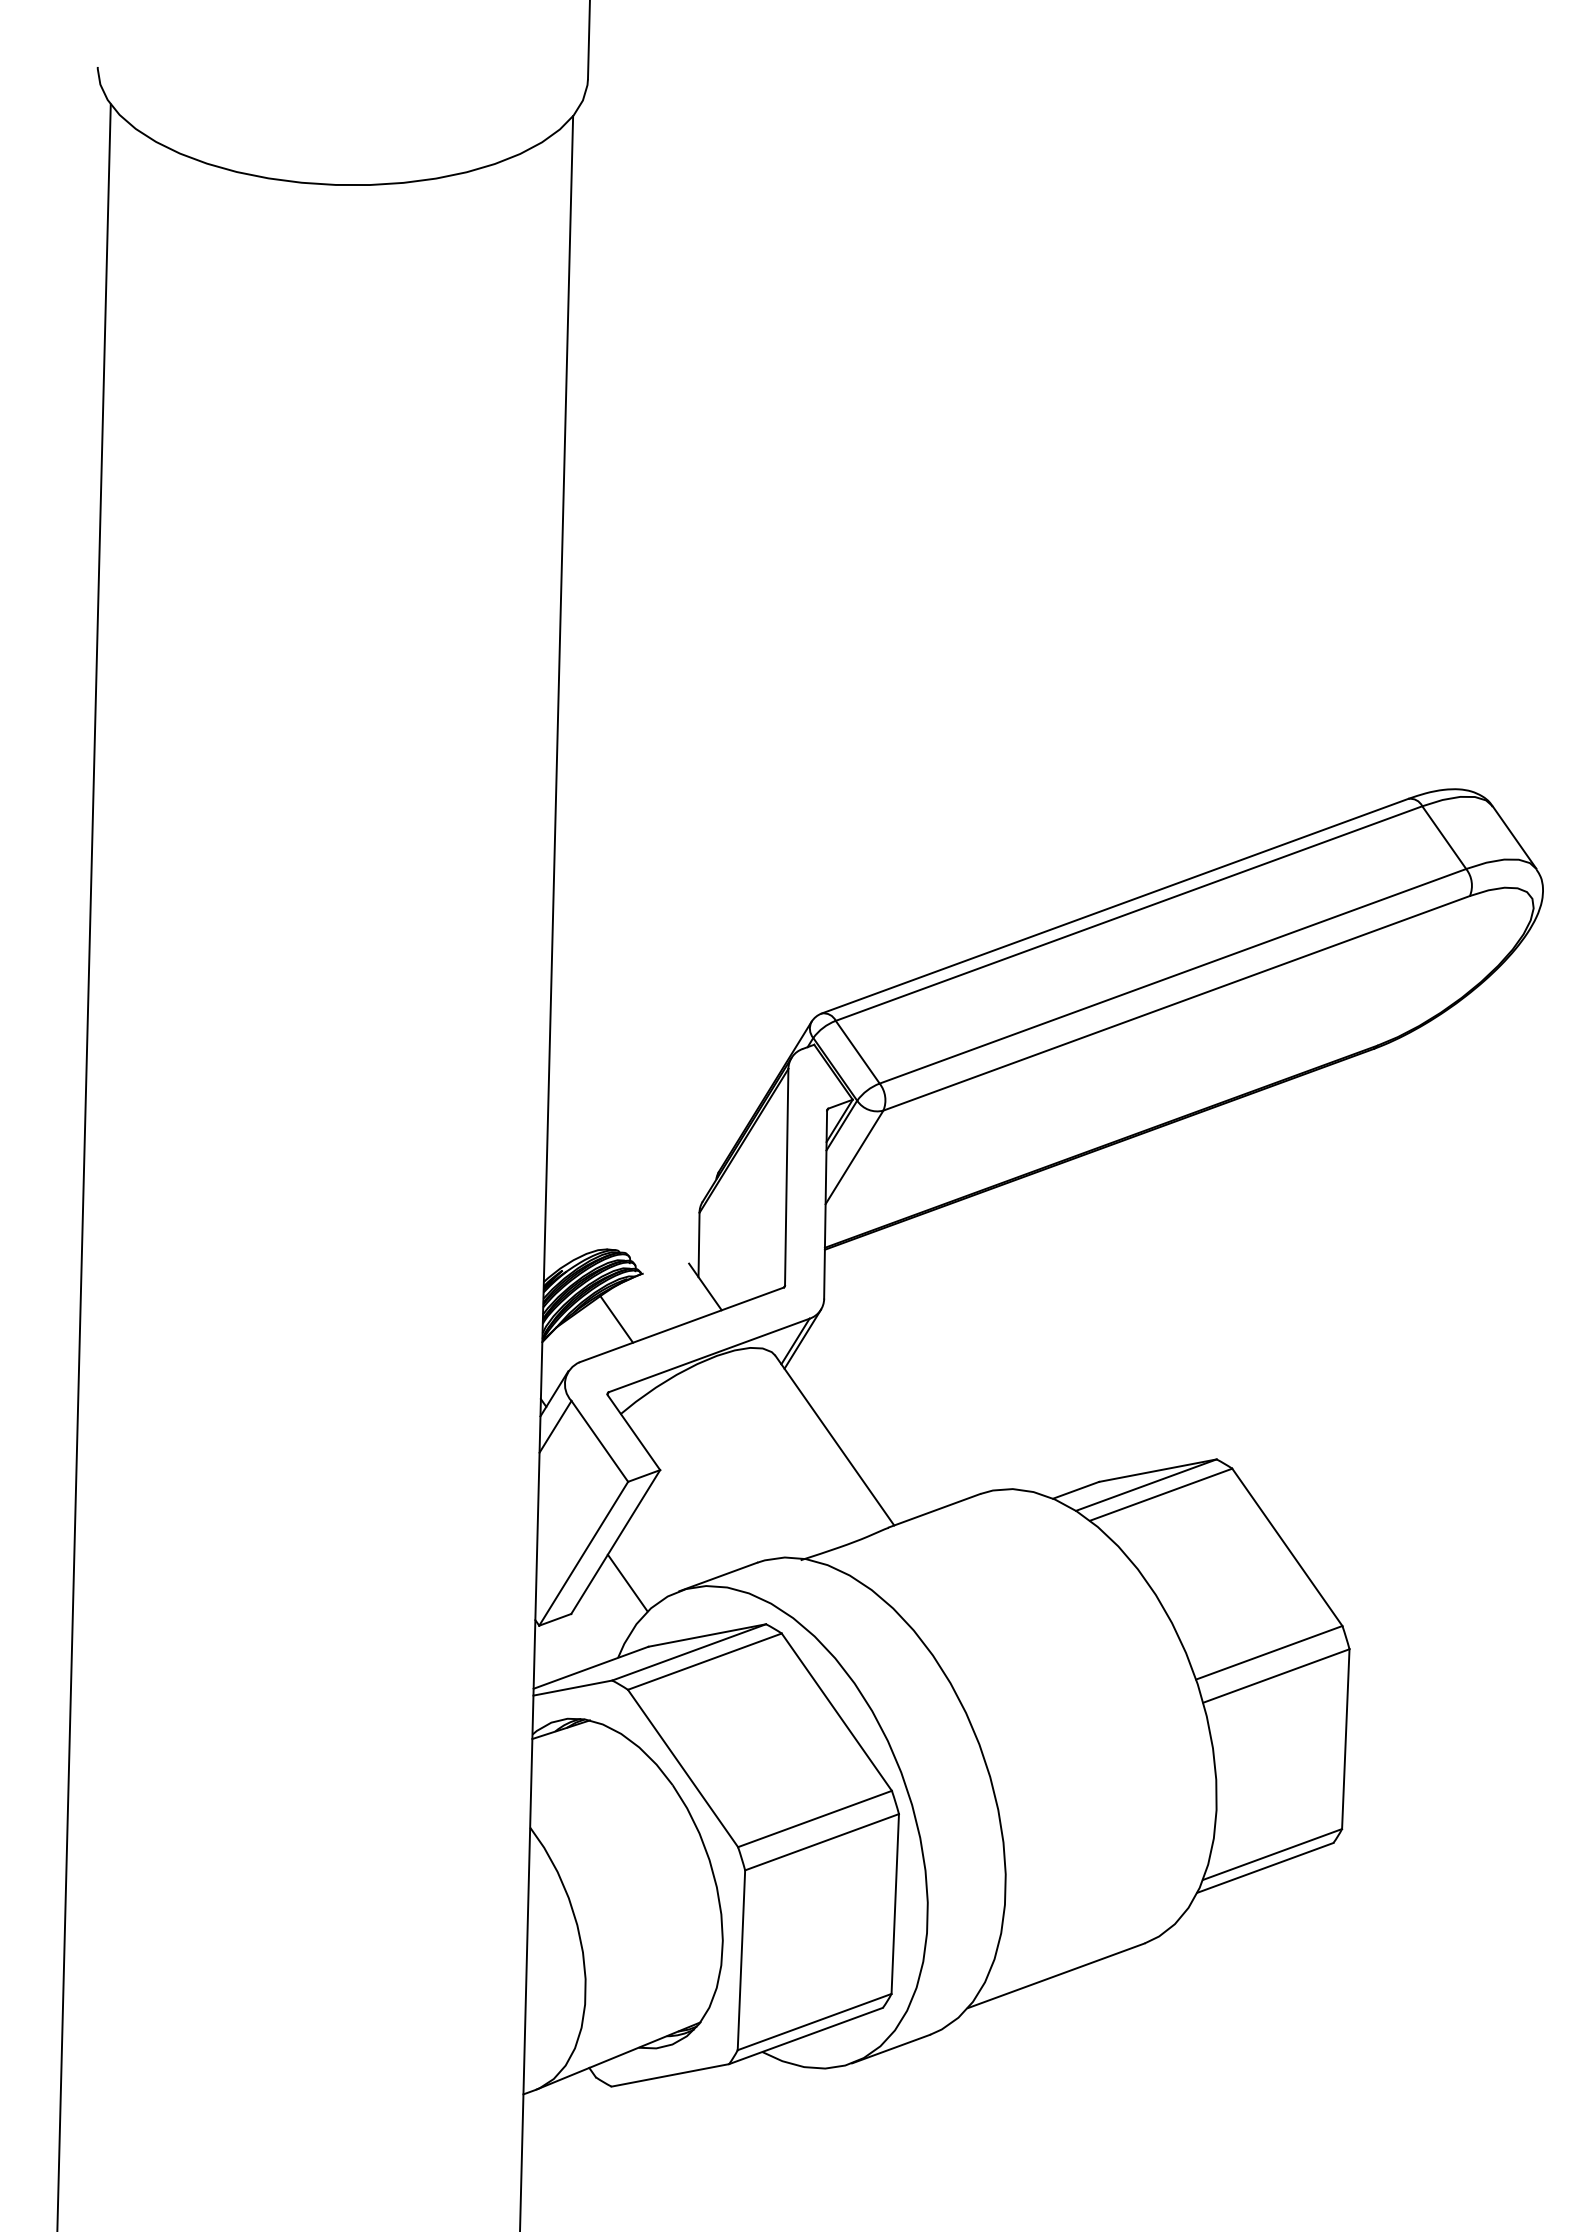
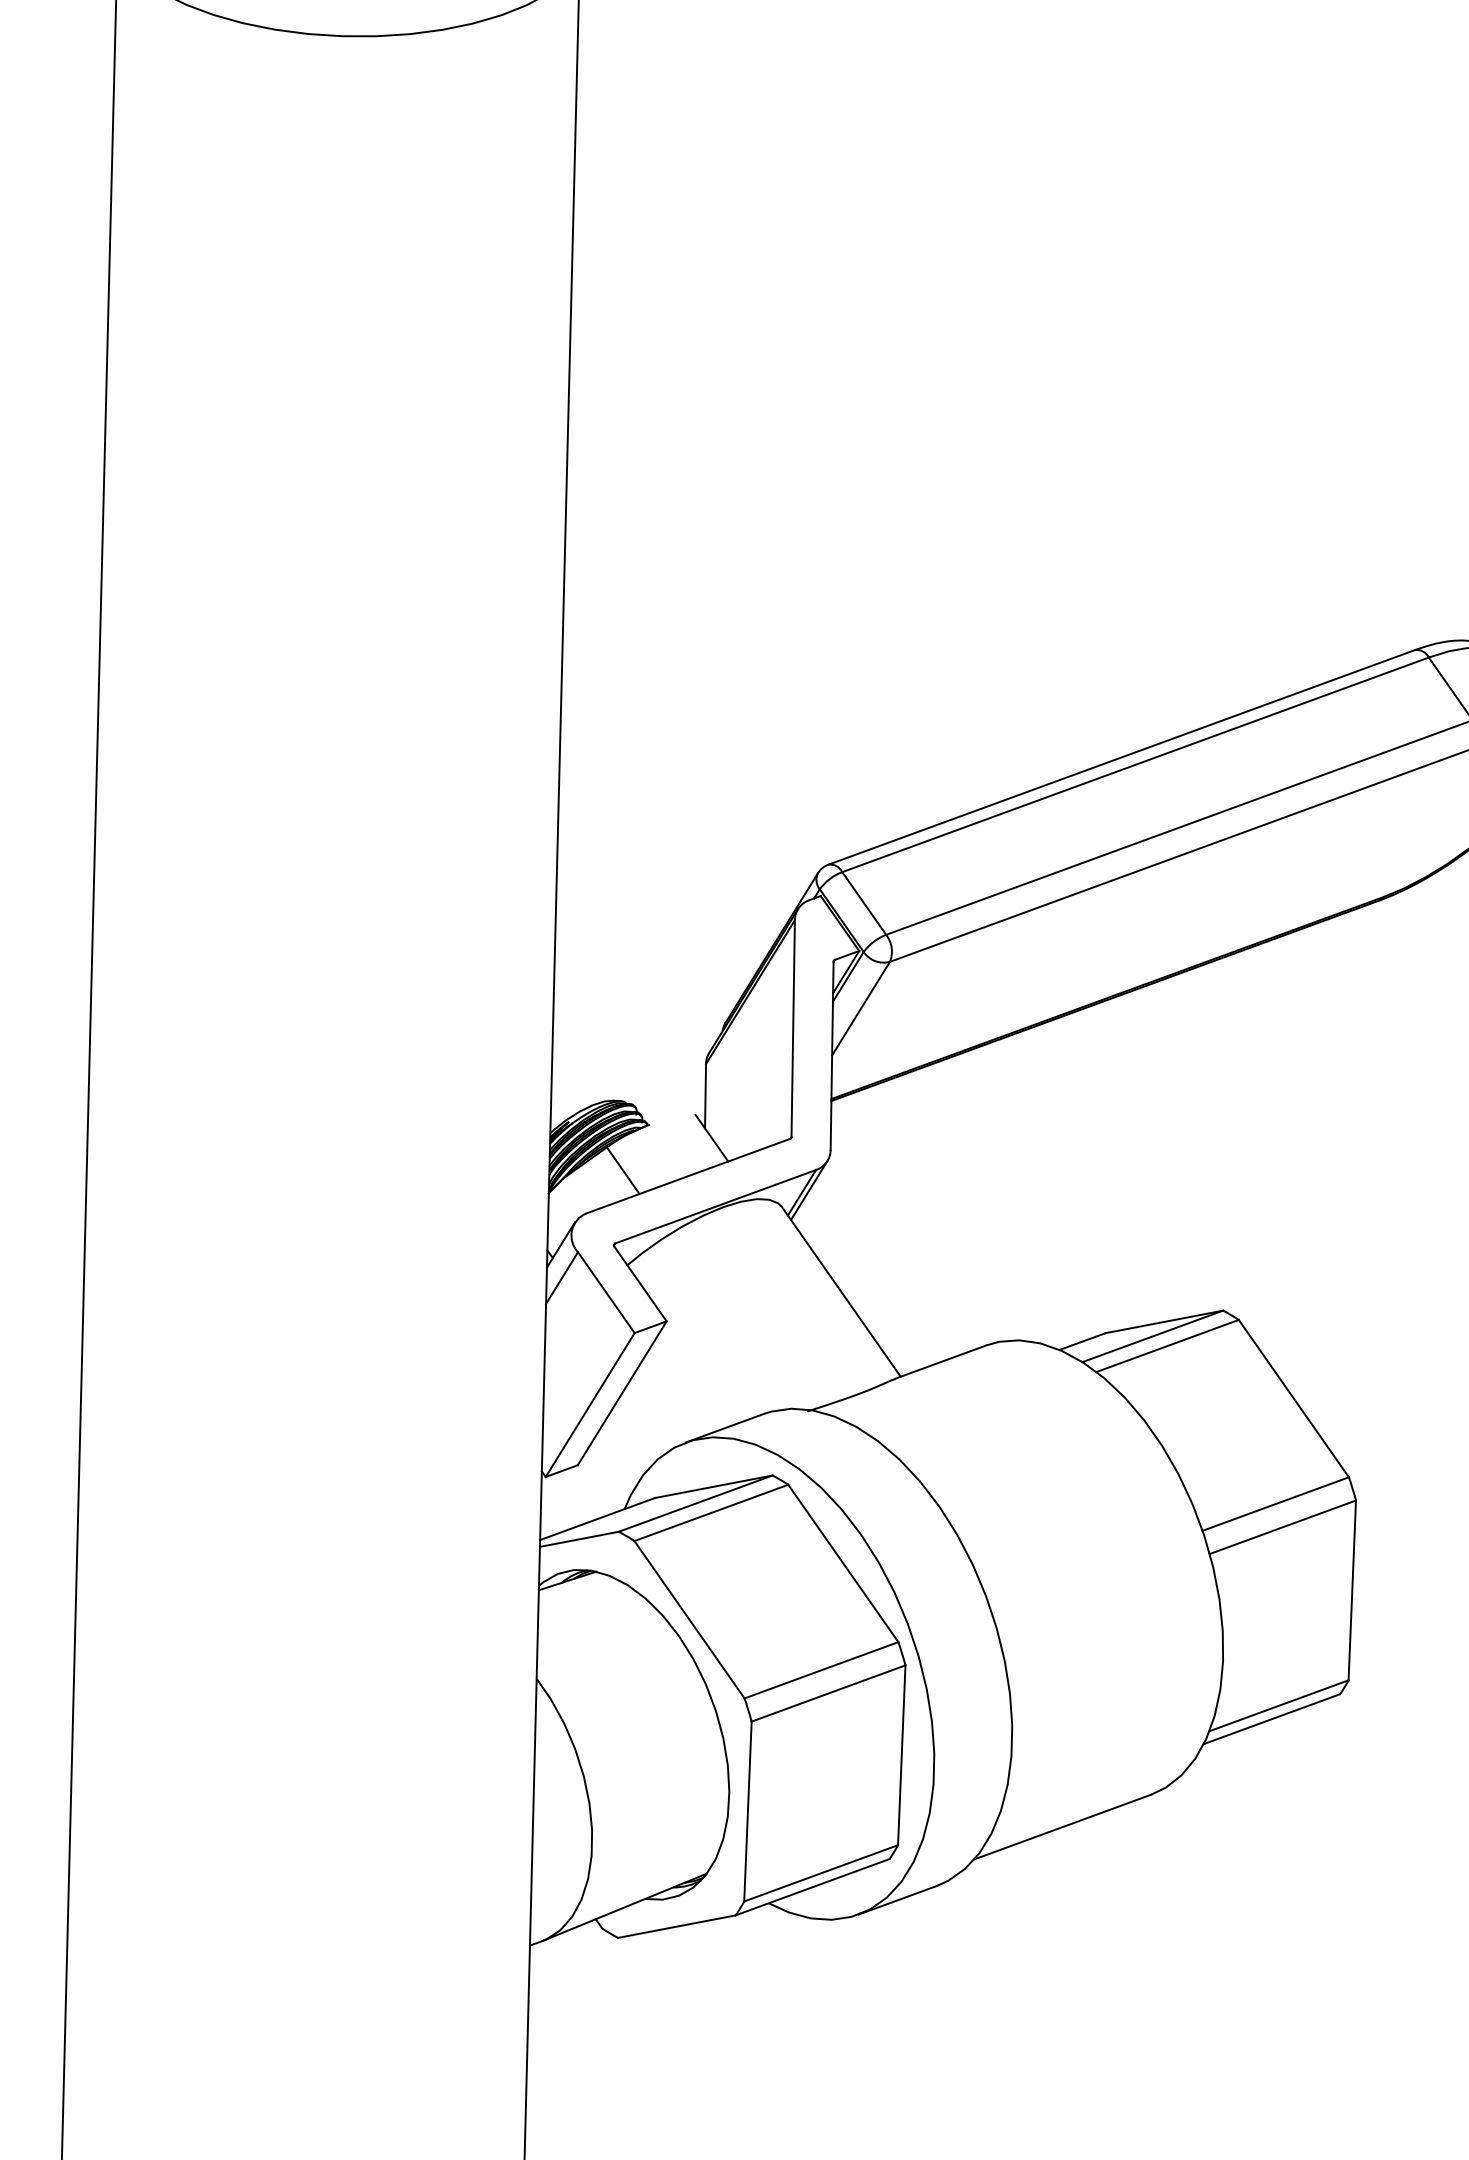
line: (627, 1582) -> (634, 1433), removed

